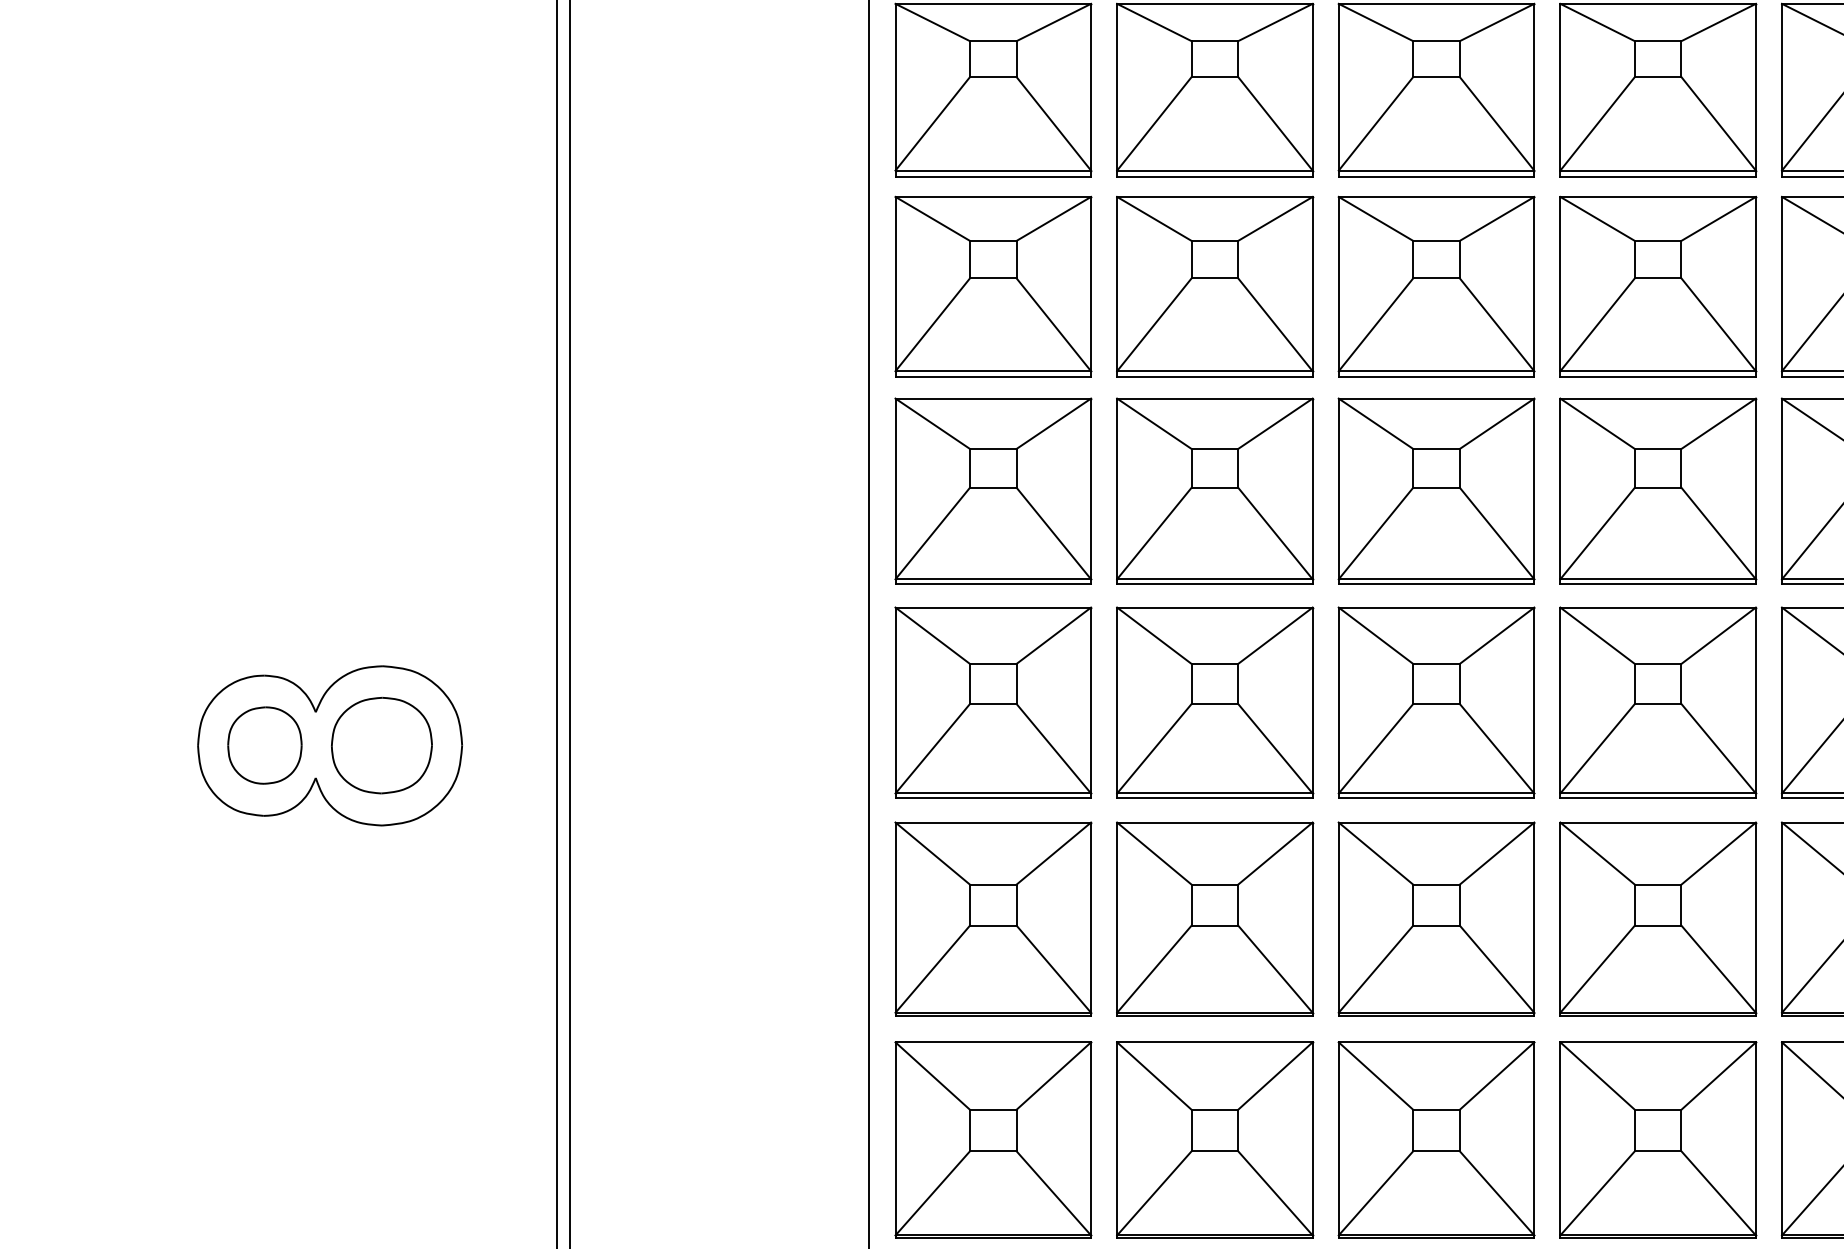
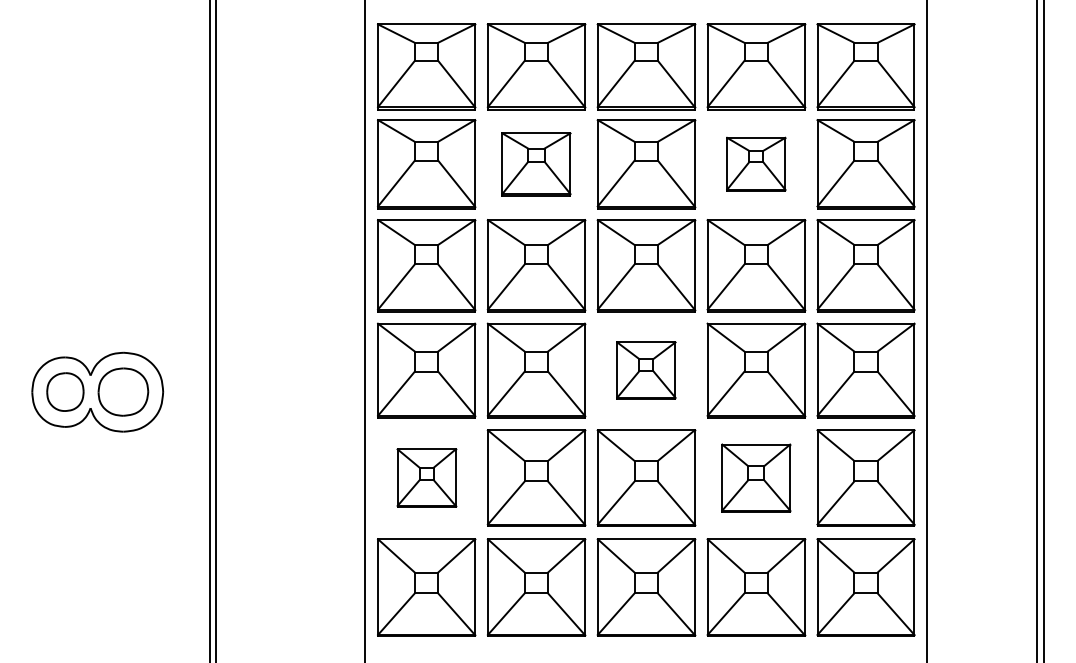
part: (1215, 286) -> (536, 164), size x0.7
part: (1658, 286) -> (756, 164), size x0.6
part: (1437, 701) -> (646, 370), size x0.6
part: (993, 917) -> (426, 477), size x0.6
part: (1658, 917) -> (756, 477), size x0.7

